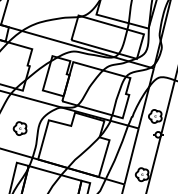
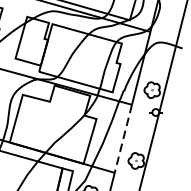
line: (131, 156) -> (123, 138), solid -> dashed

